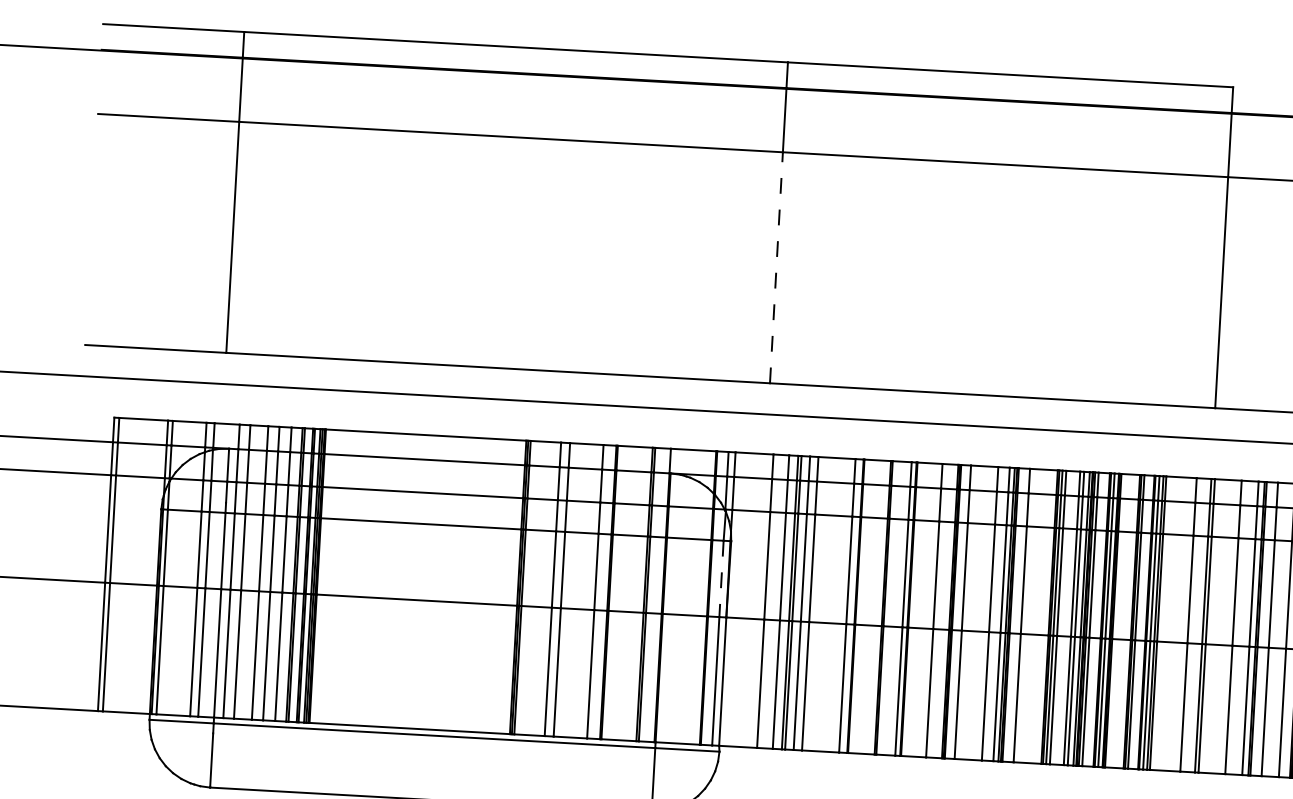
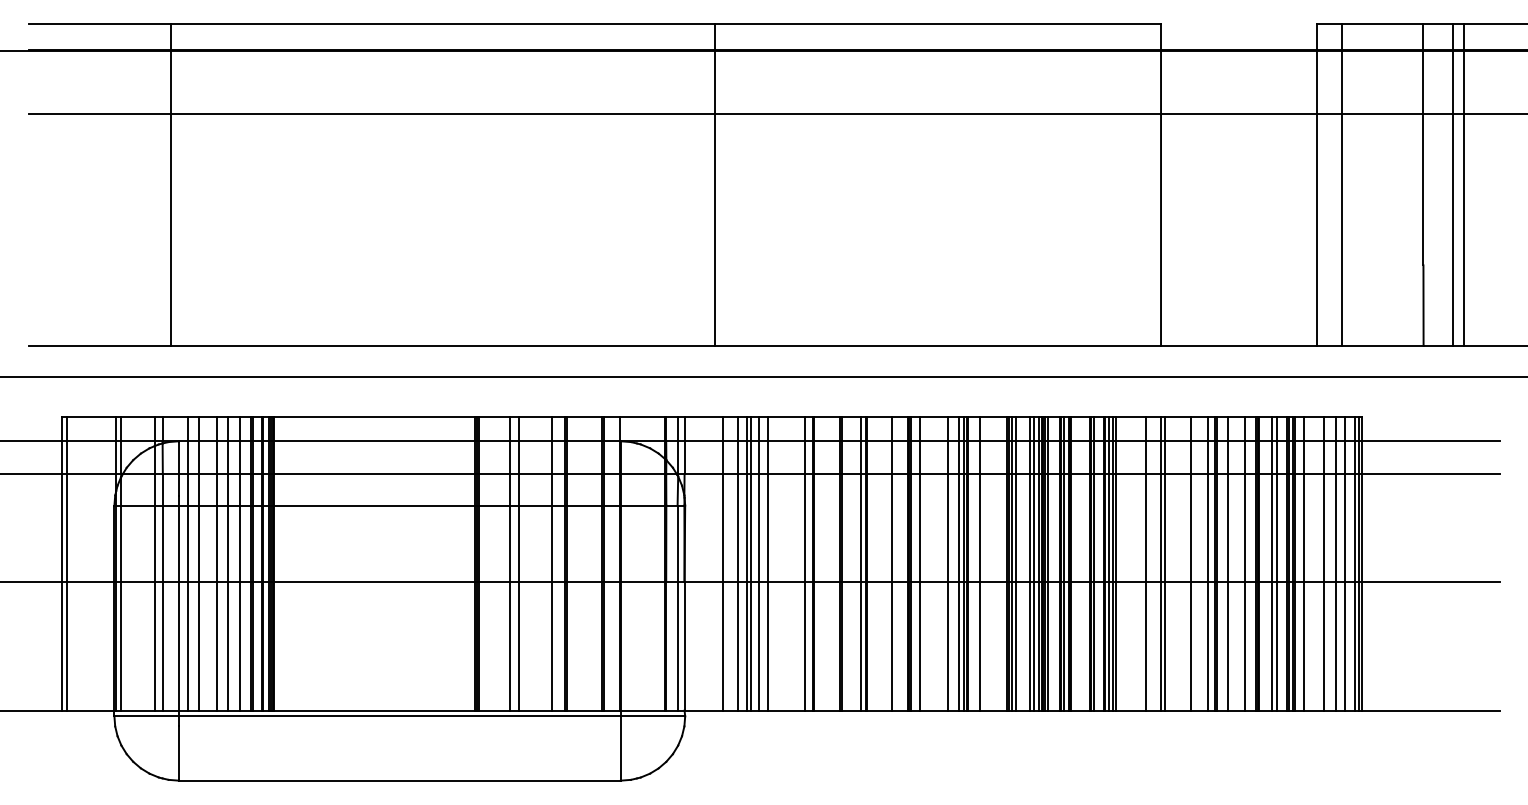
line: (776, 268) -> (715, 230), dashed -> solid
line: (721, 579) -> (677, 544), dashed -> solid

